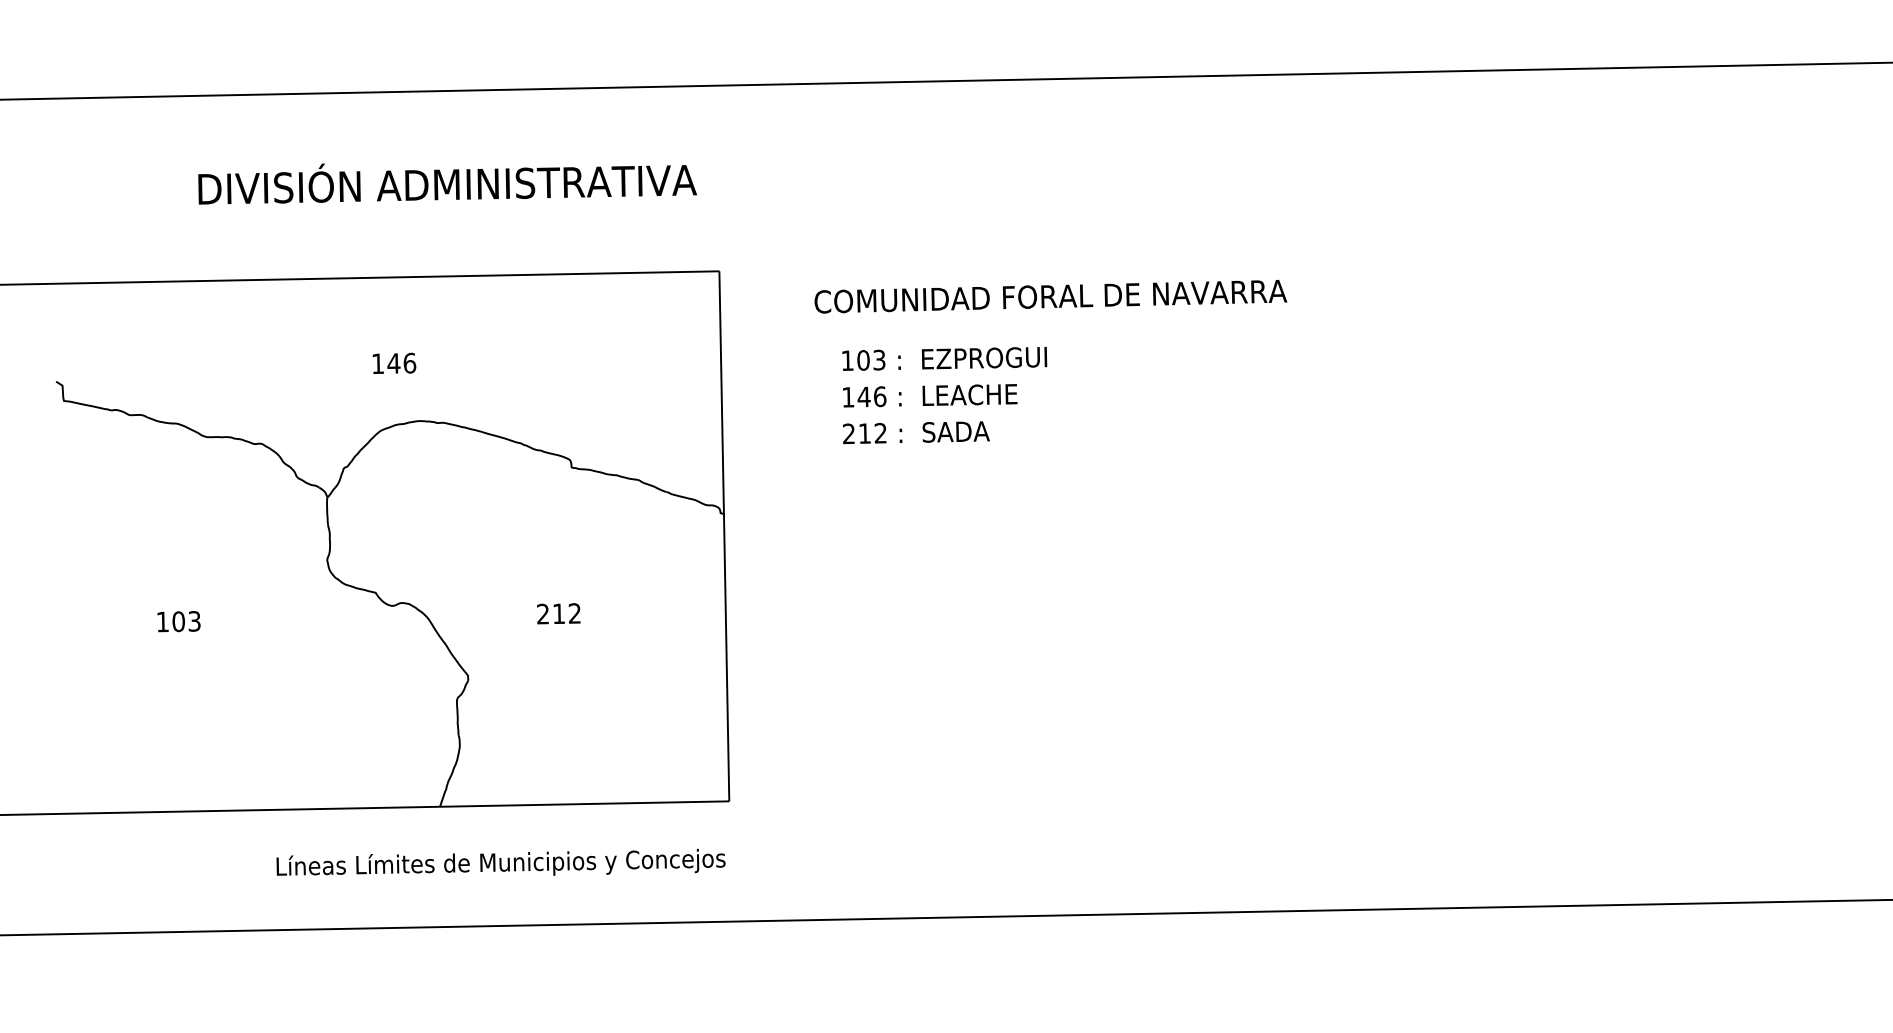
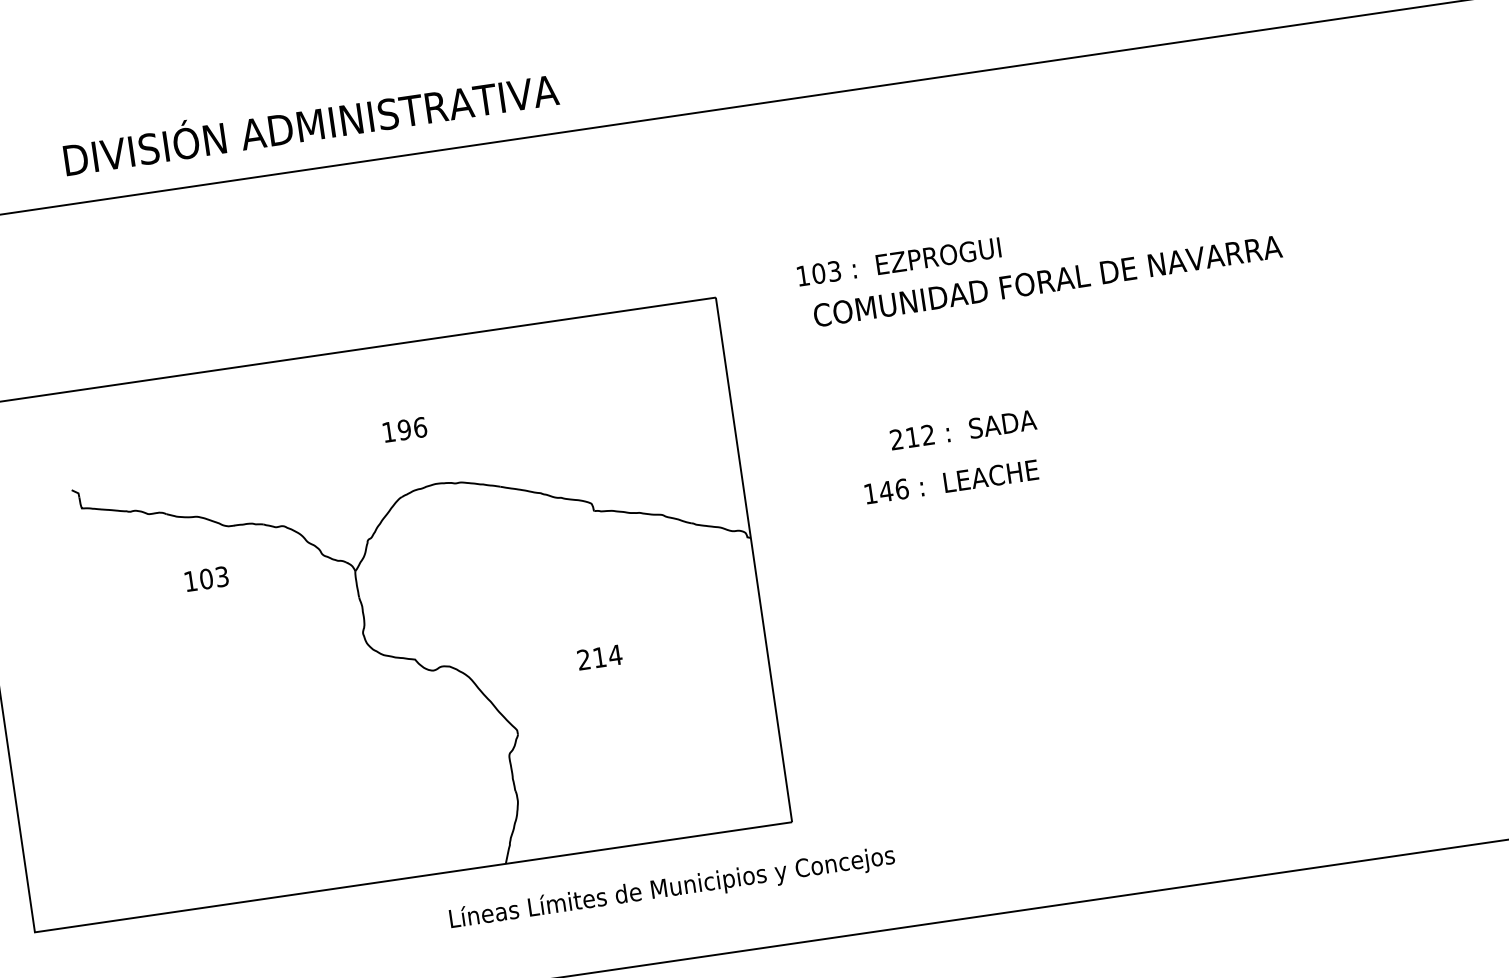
text: (447, 183) -> (311, 124), moved
text: (944, 358) -> (898, 261), moved
text: (393, 363) -> (404, 429), 146 -> 196
text: (930, 395) -> (951, 481), moved
text: (916, 432) -> (963, 429), moved
text: (574, 613) -> (615, 655), 212 -> 214
text: (178, 621) -> (206, 578), moved
text: (500, 862) -> (671, 886), moved

